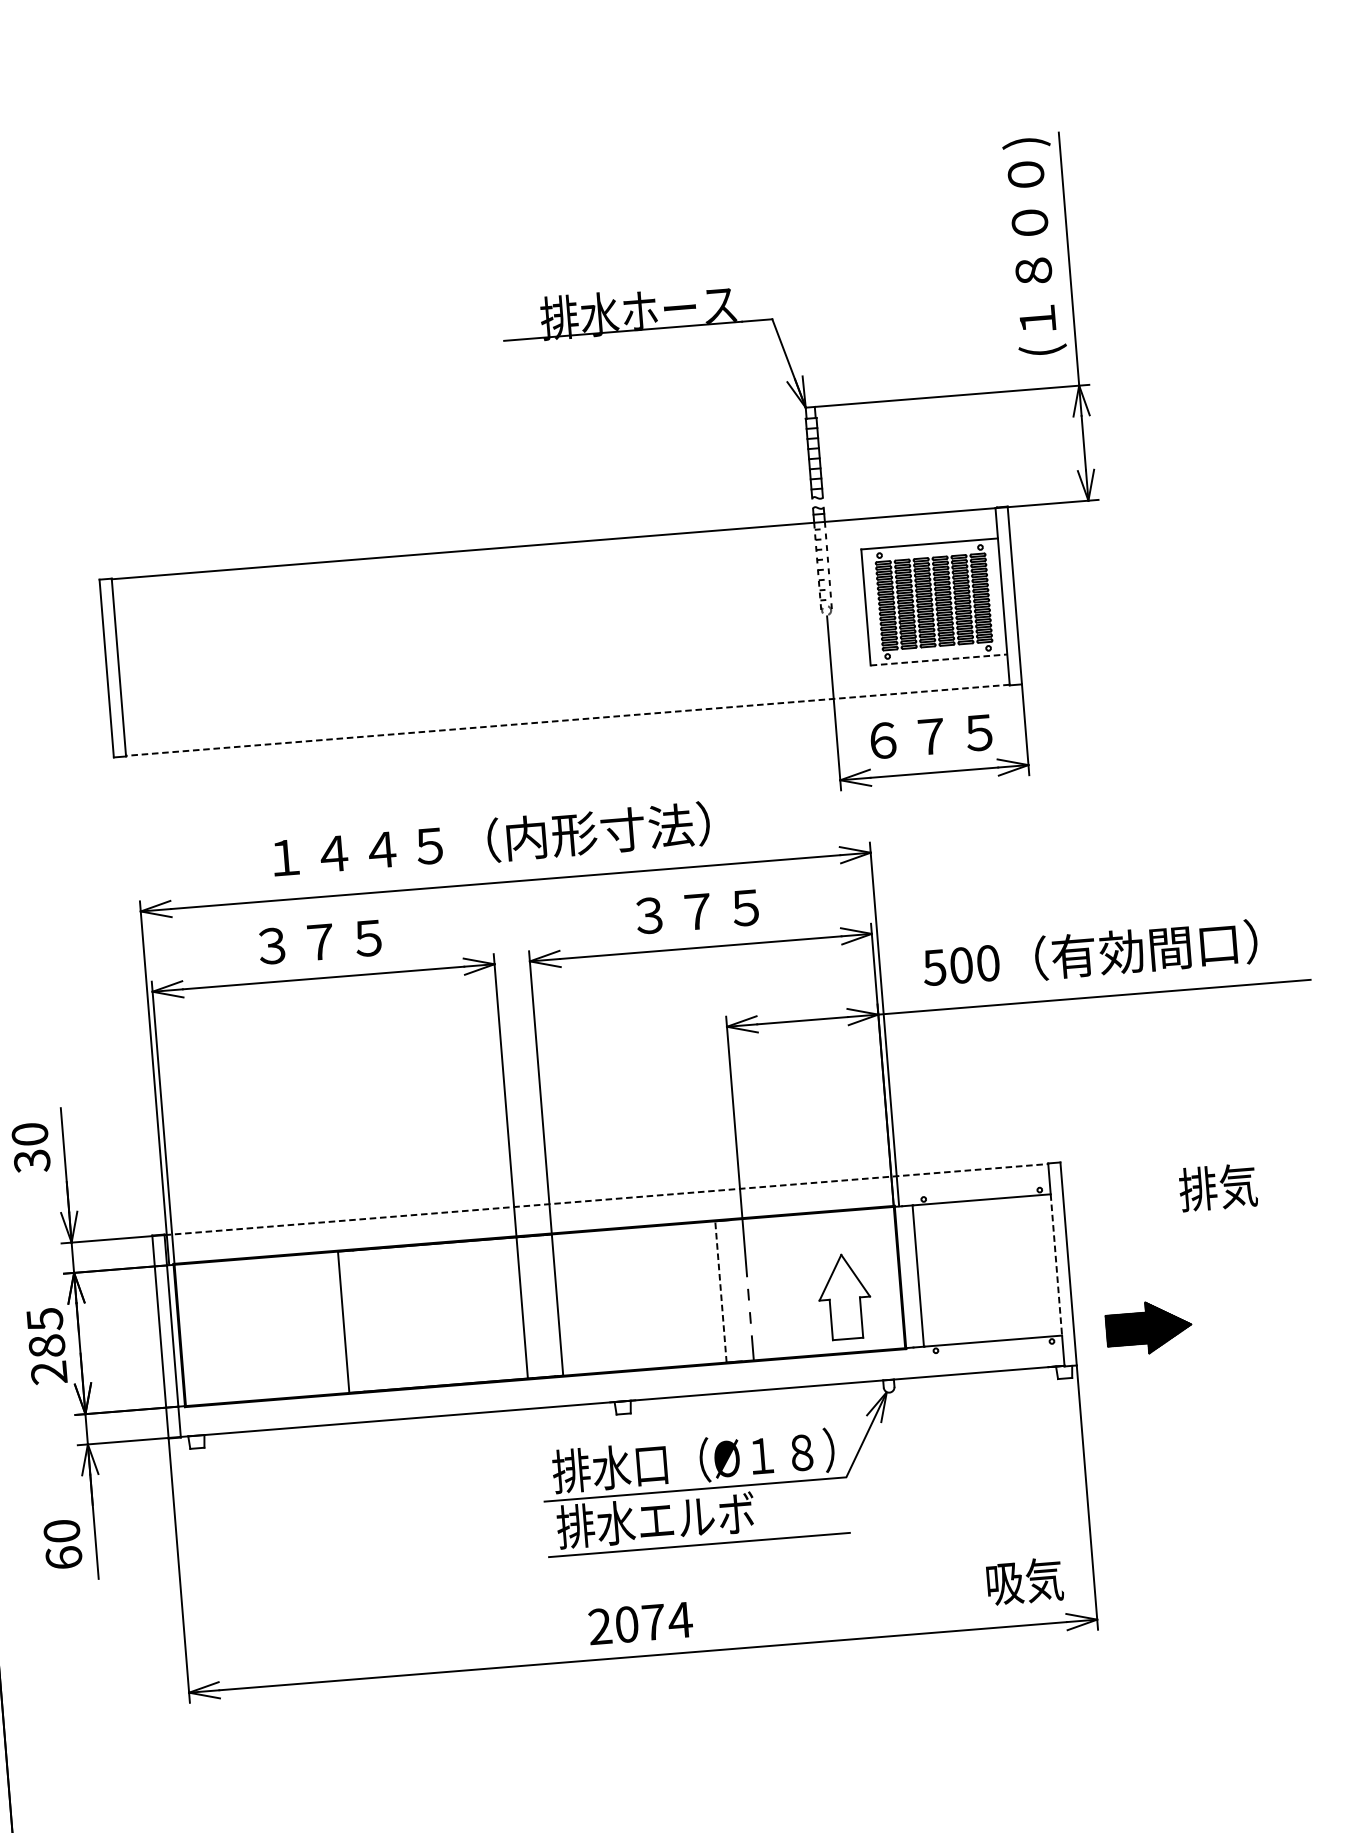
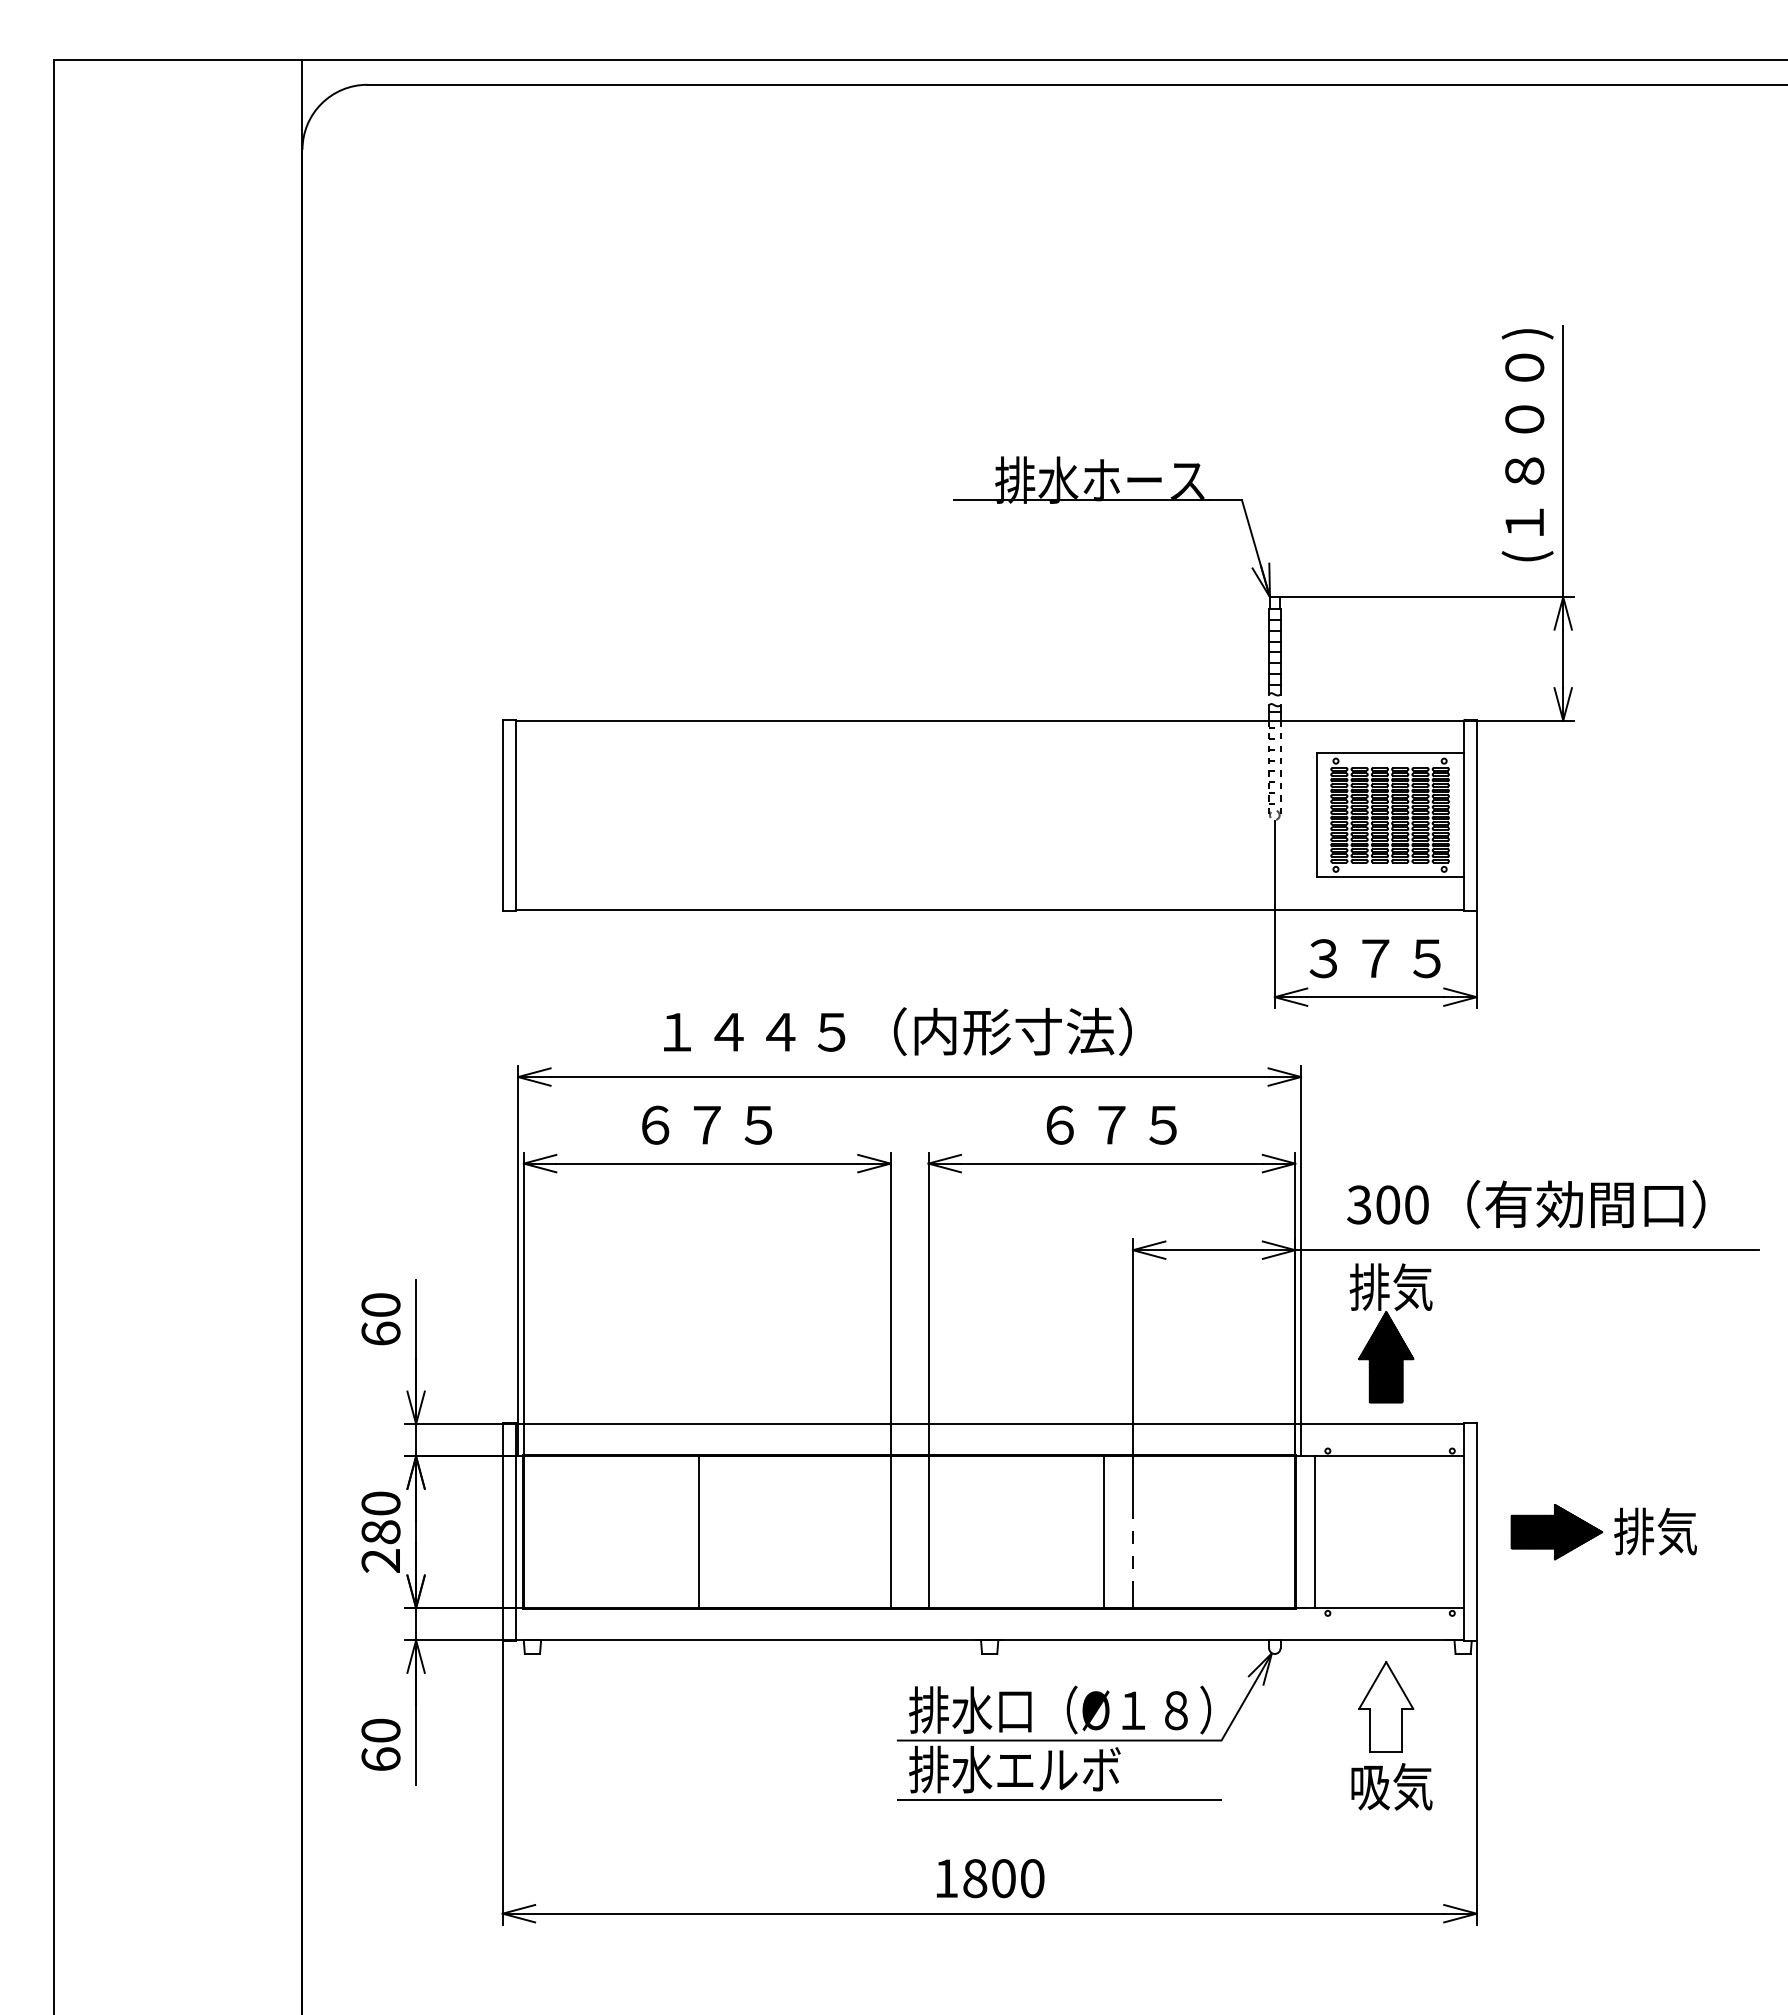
line: (939, 659) -> (1390, 877), dashed -> solid
line: (567, 719) -> (989, 909), dashed -> solid
text: (882, 740) -> (1323, 958), ６７５ -> ３７５
text: (649, 915) -> (1059, 1124), ３７５ -> ６７５
text: (272, 945) -> (655, 1124), ３７５ -> ６７５
text: (934, 967) -> (1359, 1204), 500 -> 300
part: (973, 1085) -> (1390, 1333), added
text: (31, 1160) -> (380, 1333), 30 -> 60
text: (1218, 1187) -> (1655, 1531), moved
line: (606, 1200) -> (989, 1424), dashed -> solid
line: (1056, 1265) -> (1463, 1532), dashed -> solid
line: (720, 1292) -> (1103, 1532), dashed -> solid
part: (844, 1296) -> (1386, 1706), moved
text: (44, 1319) -> (380, 1503), 285 -> 280
part: (1148, 1328) -> (1556, 1532), moved
text: (1024, 1581) -> (1391, 1786), moved
text: (640, 1623) -> (989, 1878), 2074 -> 1800

